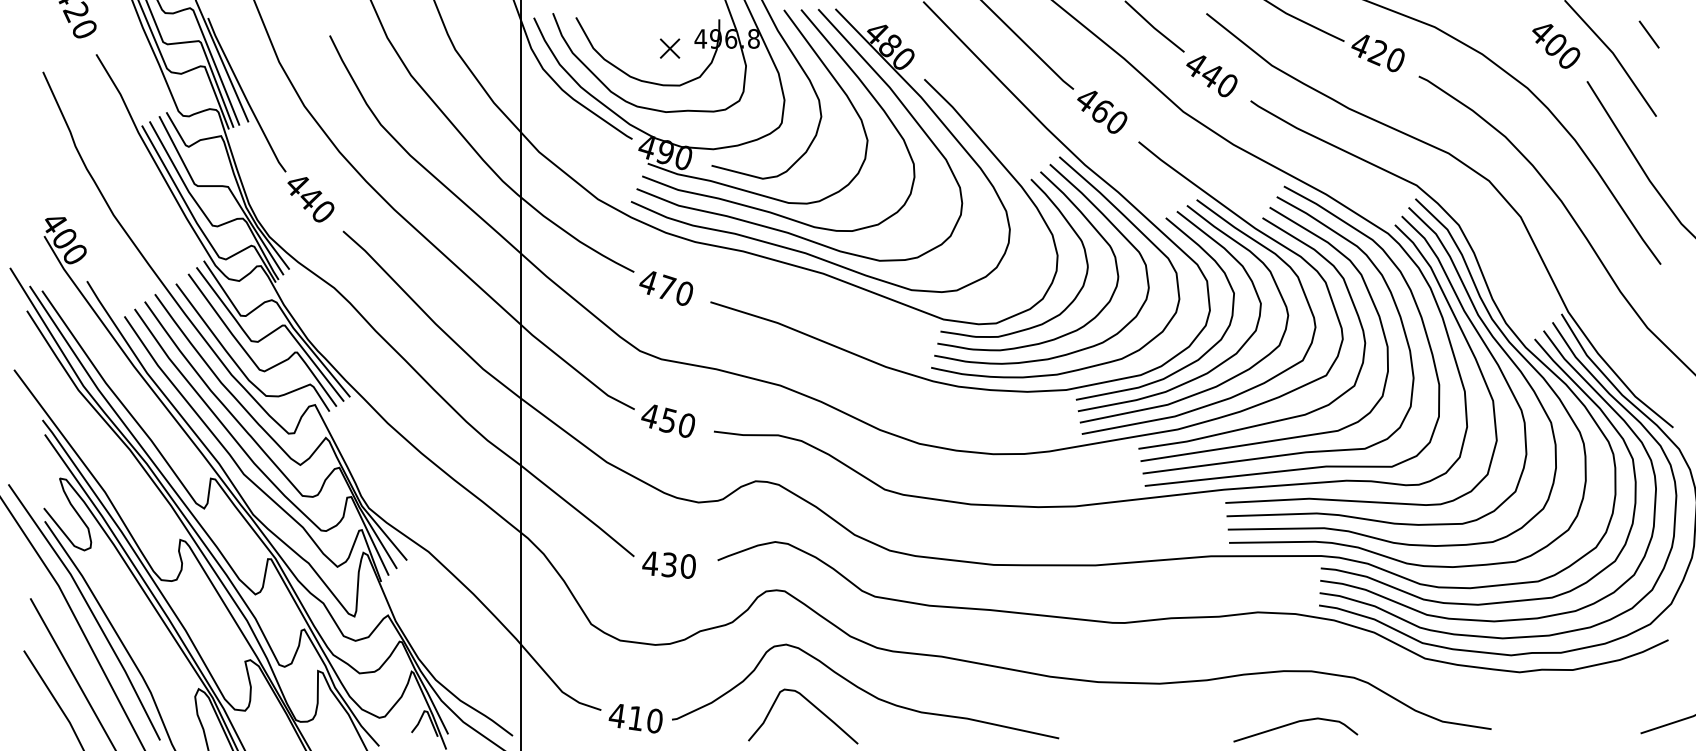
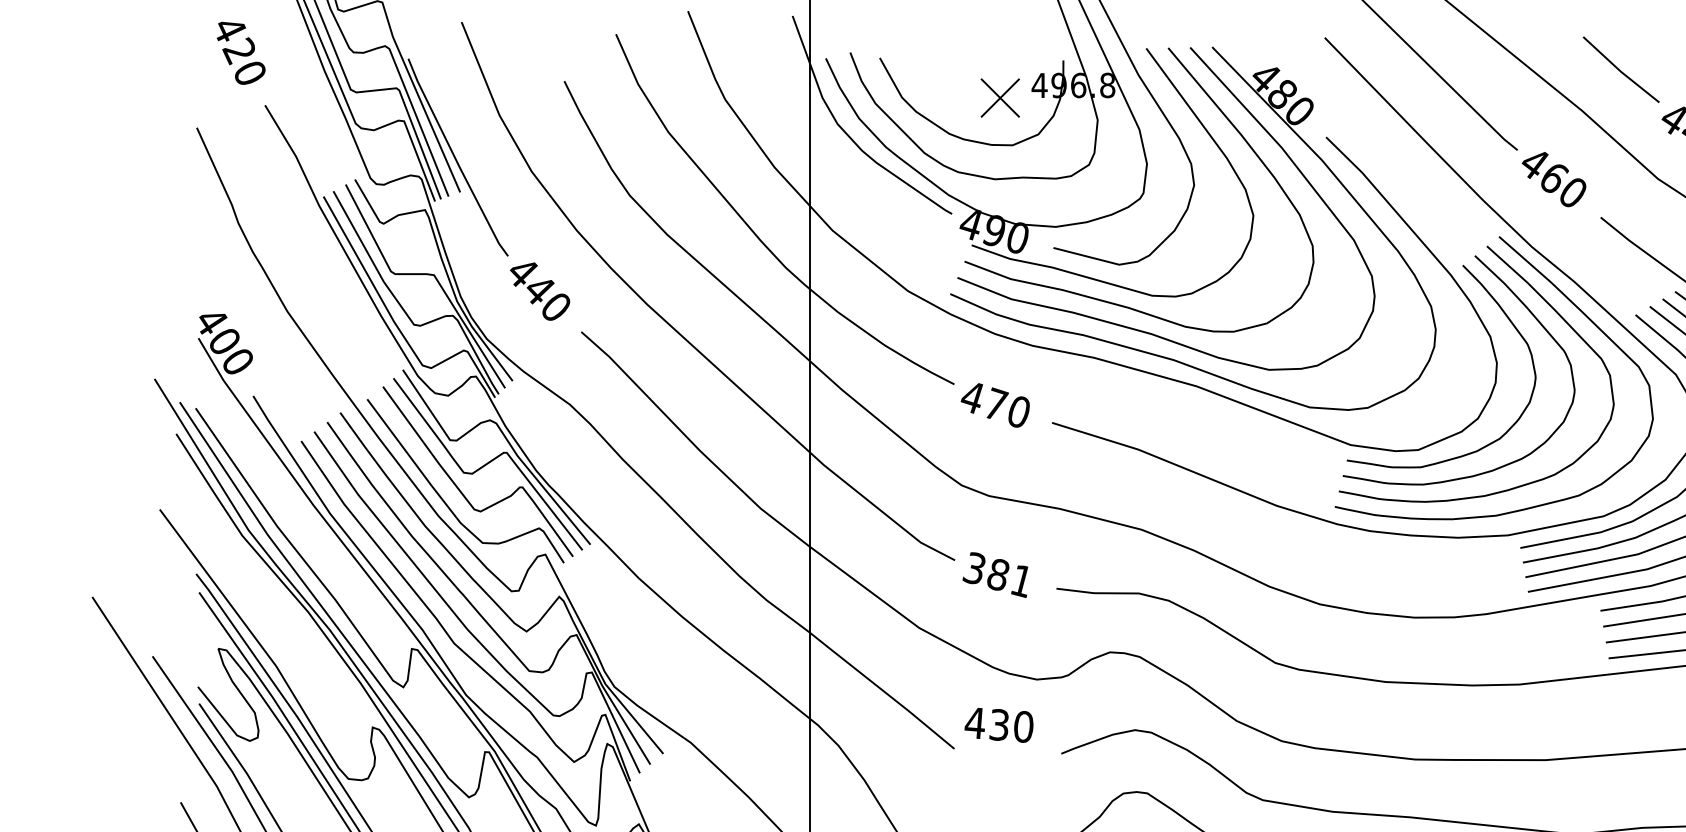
part: (669, 48) -> (999, 97), size x1.6
text: (667, 420) -> (997, 574), 450 -> 381
text: (668, 564) -> (998, 724), moved

